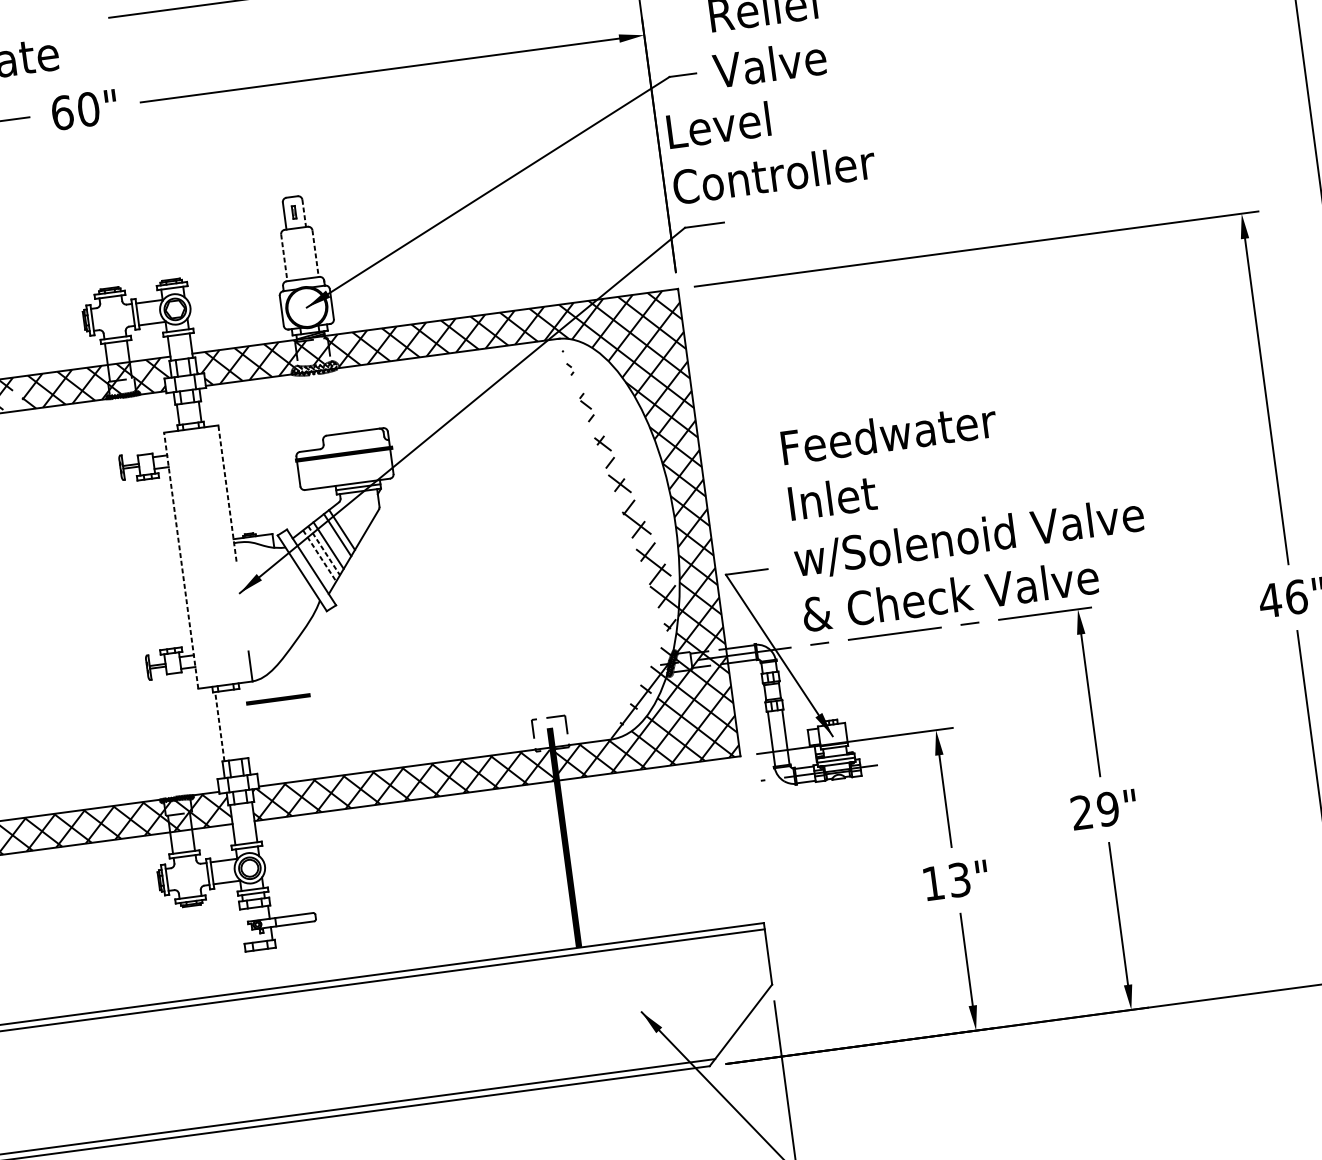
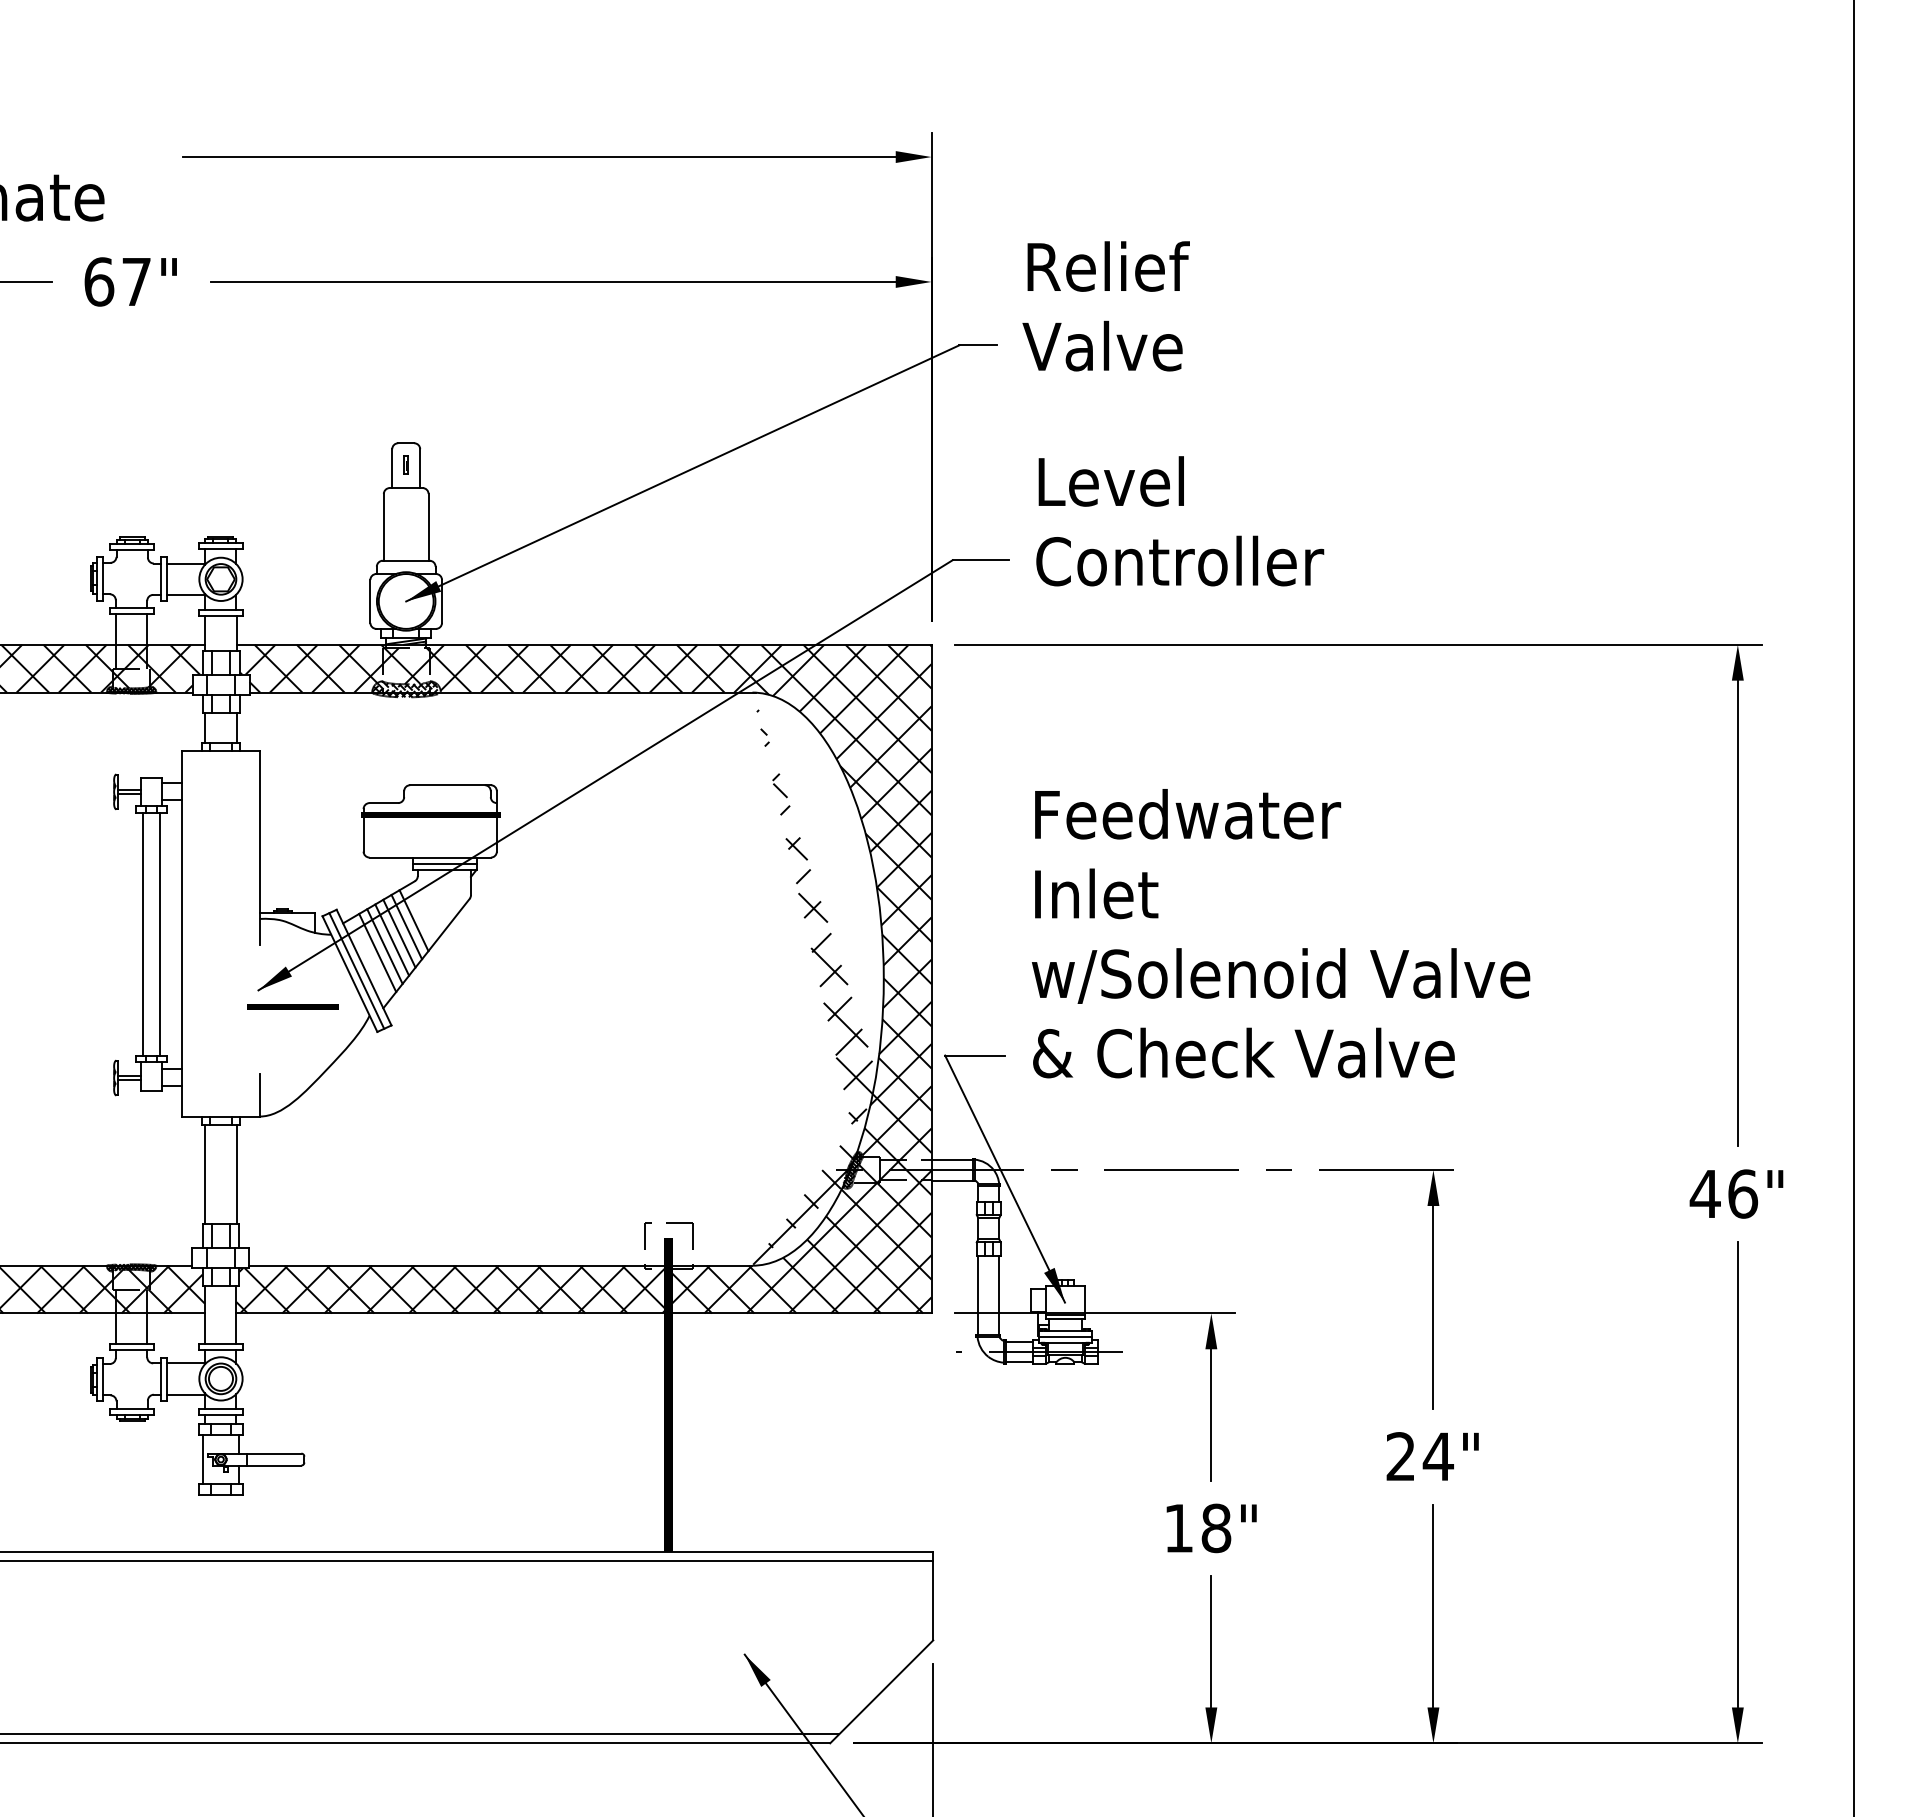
text: (88, 109) -> (136, 281), 60" -> 67"
text: (770, 146) -> (1180, 521), moved
line: (304, 214) -> (420, 469), dashed -> solid
line: (315, 253) -> (428, 527), dashed -> solid
line: (284, 258) -> (383, 527), dashed -> solid
line: (227, 493) -> (259, 847), dashed -> solid
text: (965, 508) -> (1281, 933), moved
line: (333, 540) -> (399, 933), added
line: (324, 551) -> (385, 947), dashed -> solid
line: (319, 556) -> (377, 953), dashed -> solid
line: (181, 560) -> (182, 933), dashed -> solid
line: (165, 562) -> (159, 933), added
line: (153, 564) -> (142, 933), added
line: (306, 570) -> (356, 970), added
line: (278, 699) -> (292, 1006), moved
line: (241, 723) -> (236, 1173), added
line: (219, 726) -> (205, 1173), dashed -> solid
text: (1107, 809) -> (1437, 1456), 29" -> 24"
text: (959, 880) -> (1216, 1528), 13" -> 18"
line: (244, 926) -> (202, 1459), added

